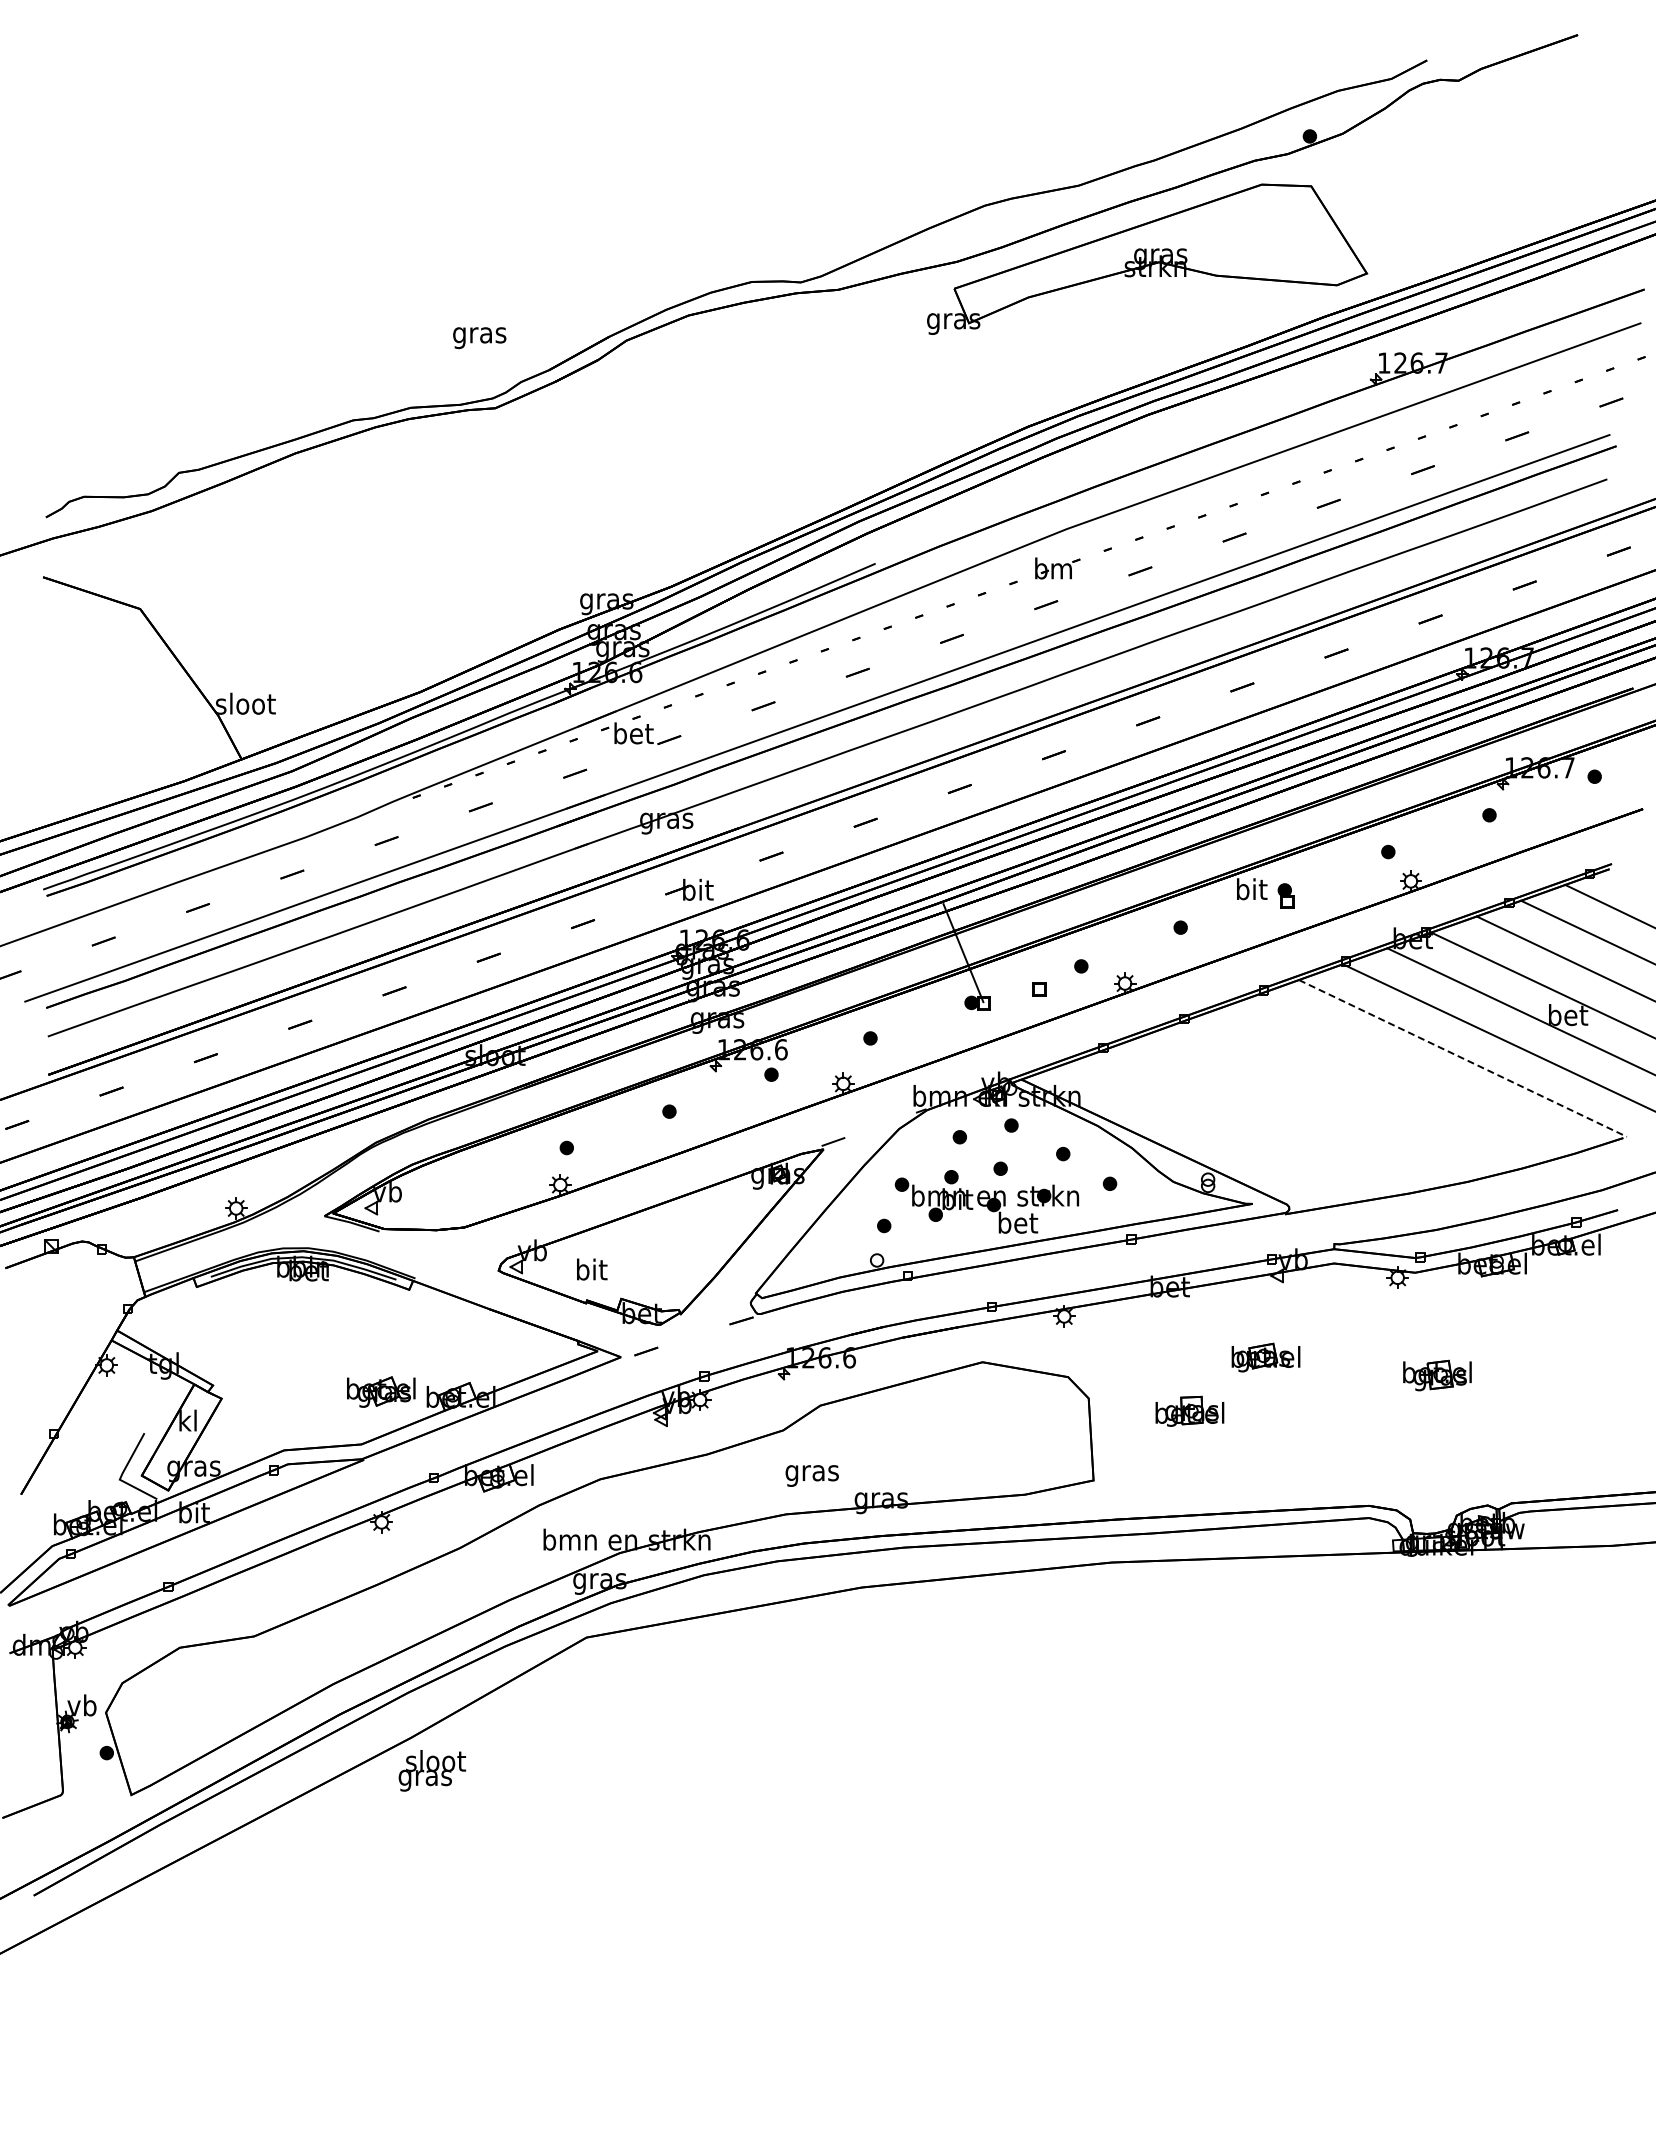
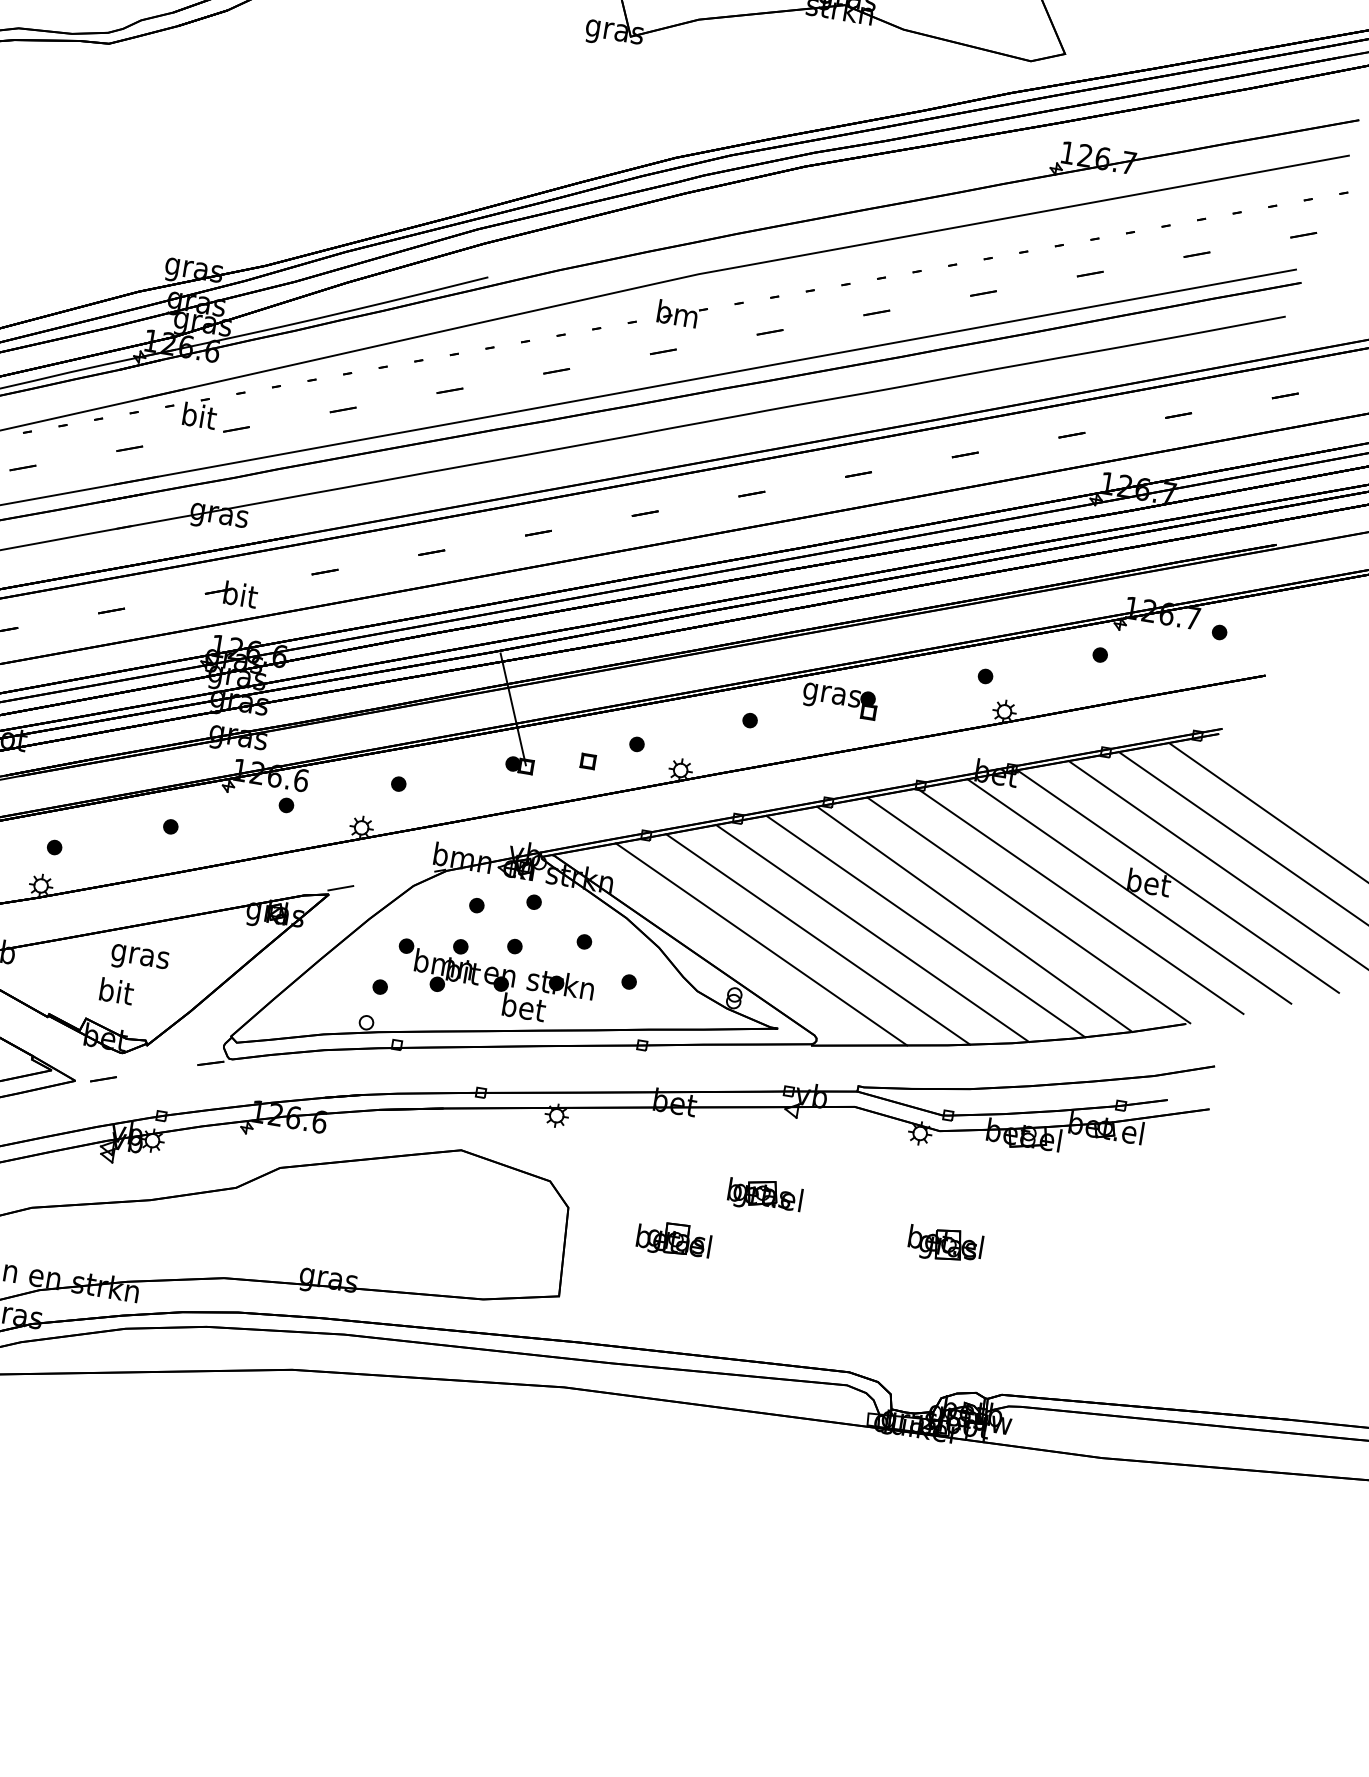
text: (633, 733) -> (199, 416), bet -> bit
text: (1251, 891) -> (832, 694), bit -> gras
line: (1462, 1058) -> (1028, 910), dashed -> solid
line: (1414, 1074) -> (974, 919), added
line: (1371, 1088) -> (925, 926), added
line: (1324, 1102) -> (872, 933), added
line: (1275, 1116) -> (818, 939), added
line: (1224, 1129) -> (761, 944), added
text: (592, 1269) -> (117, 991), moved
text: (811, 1475) -> (139, 958), moved

